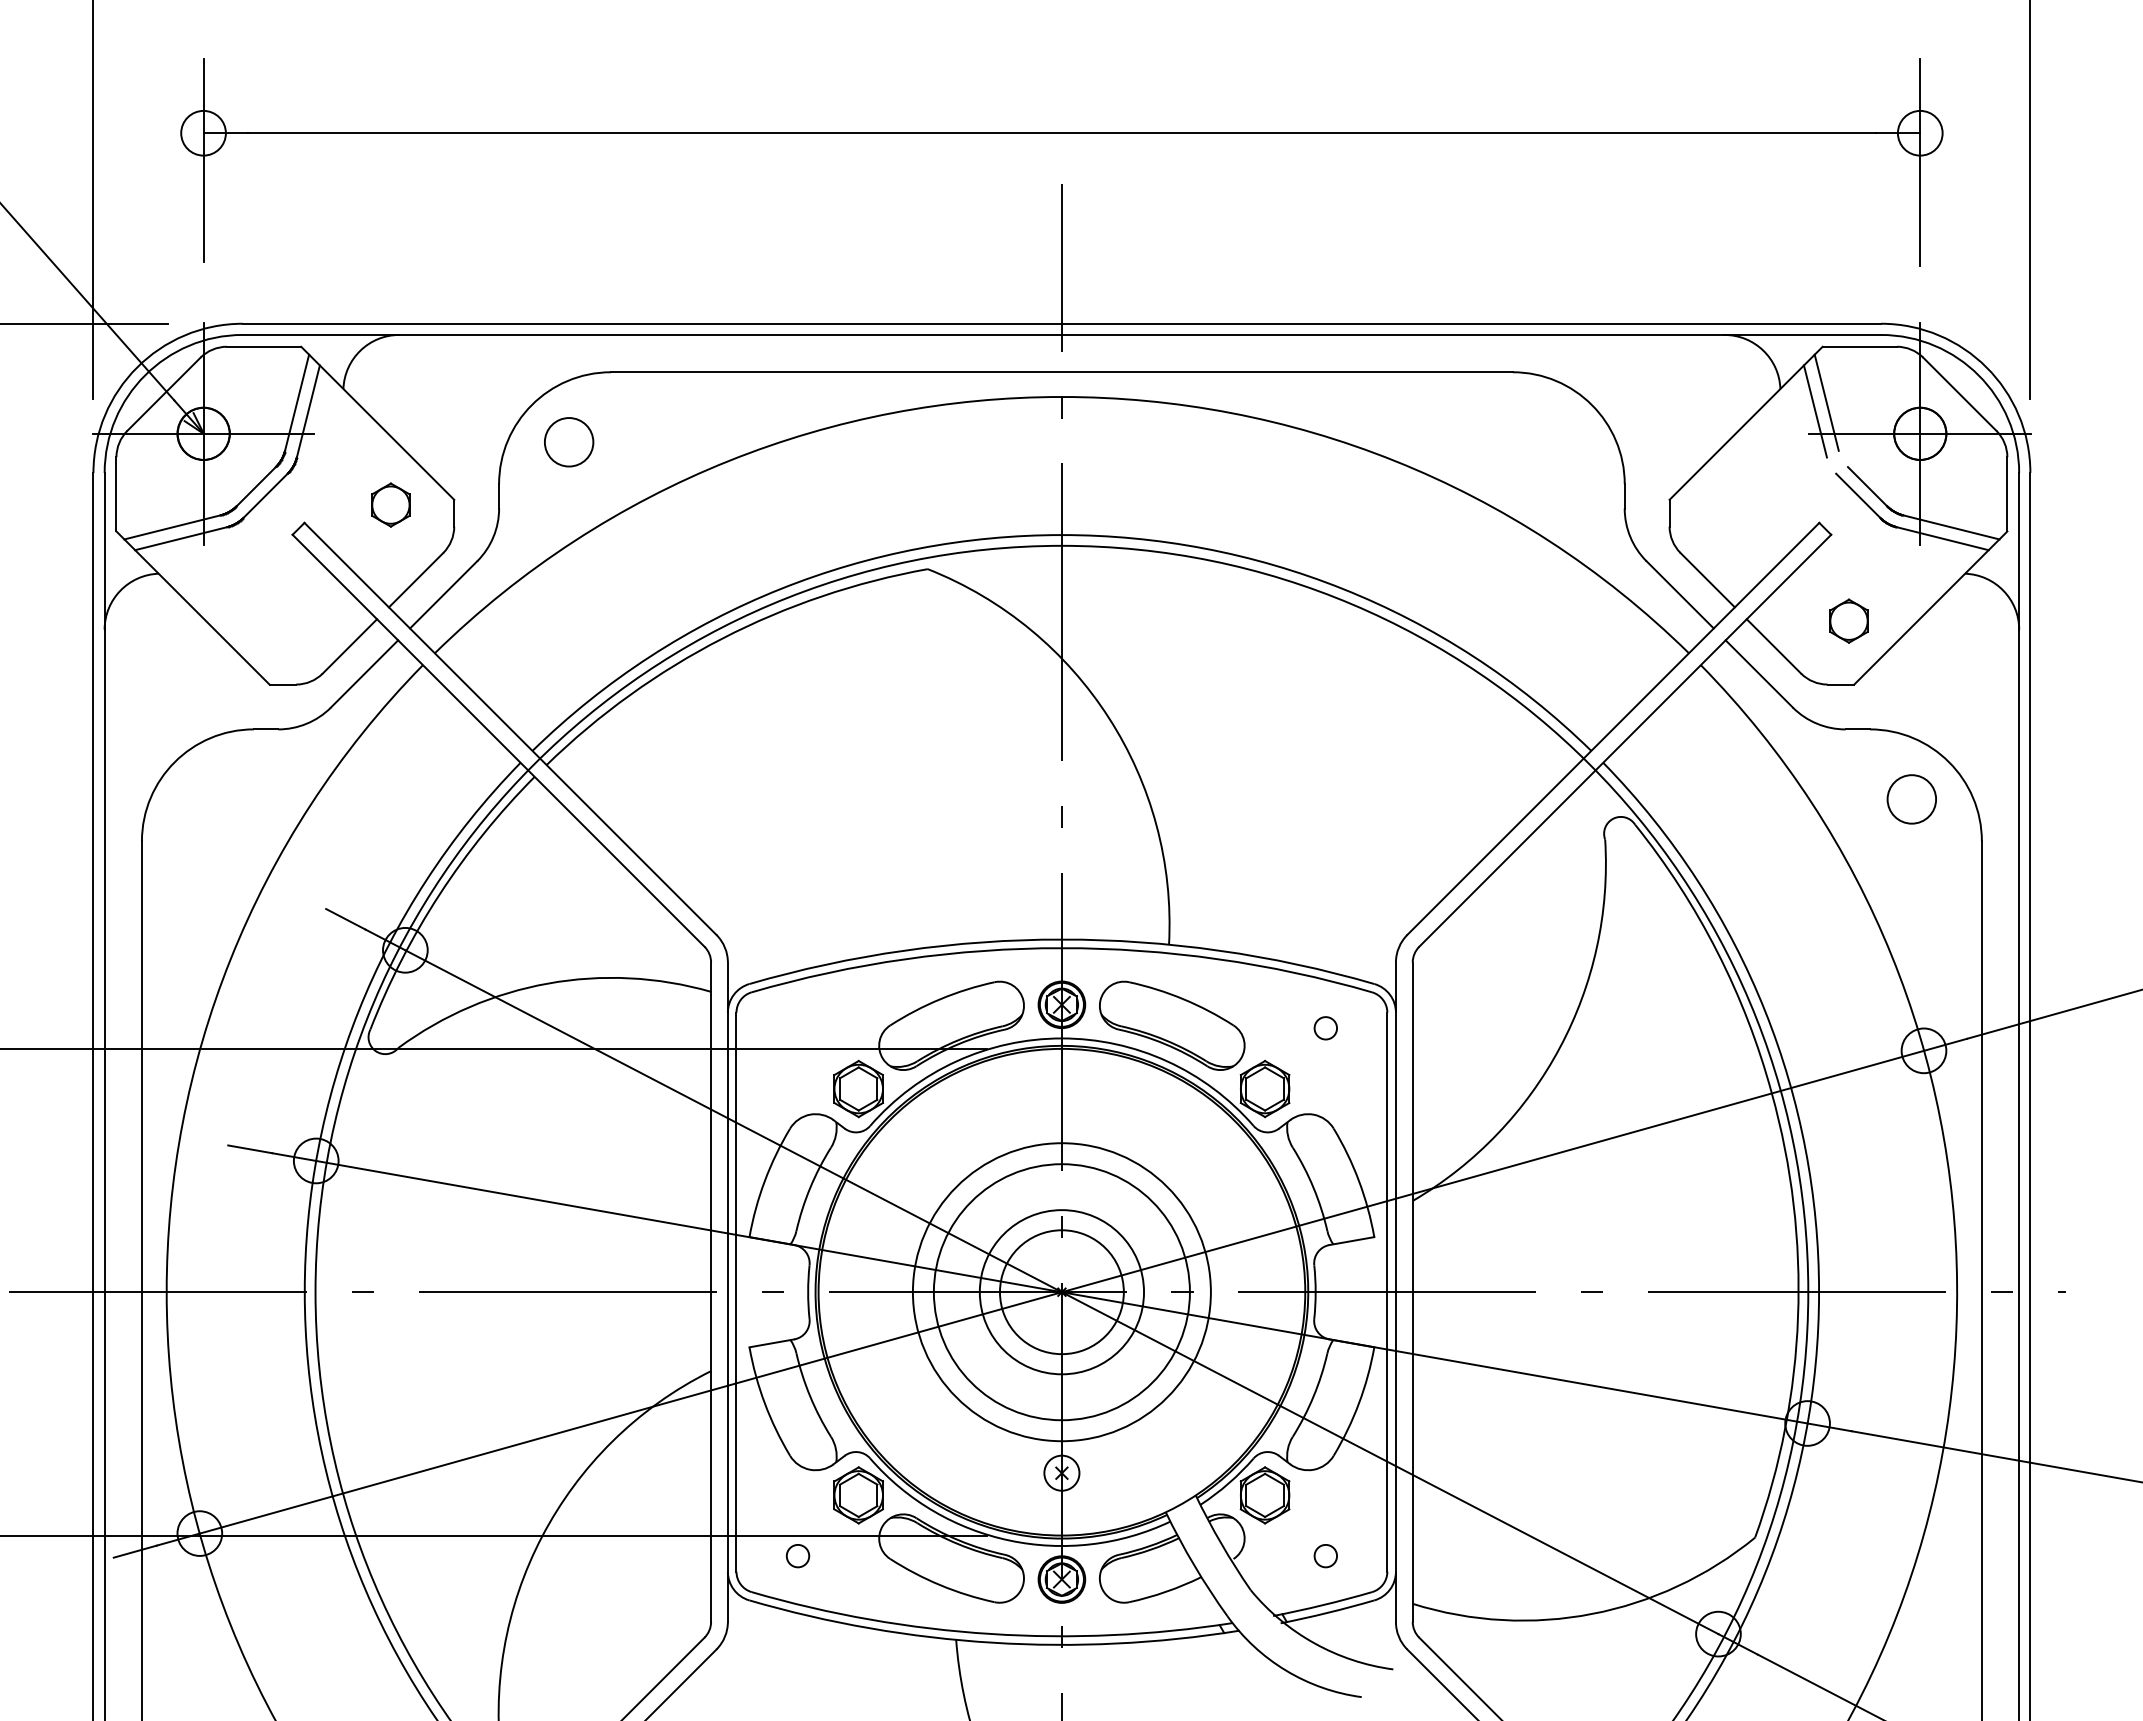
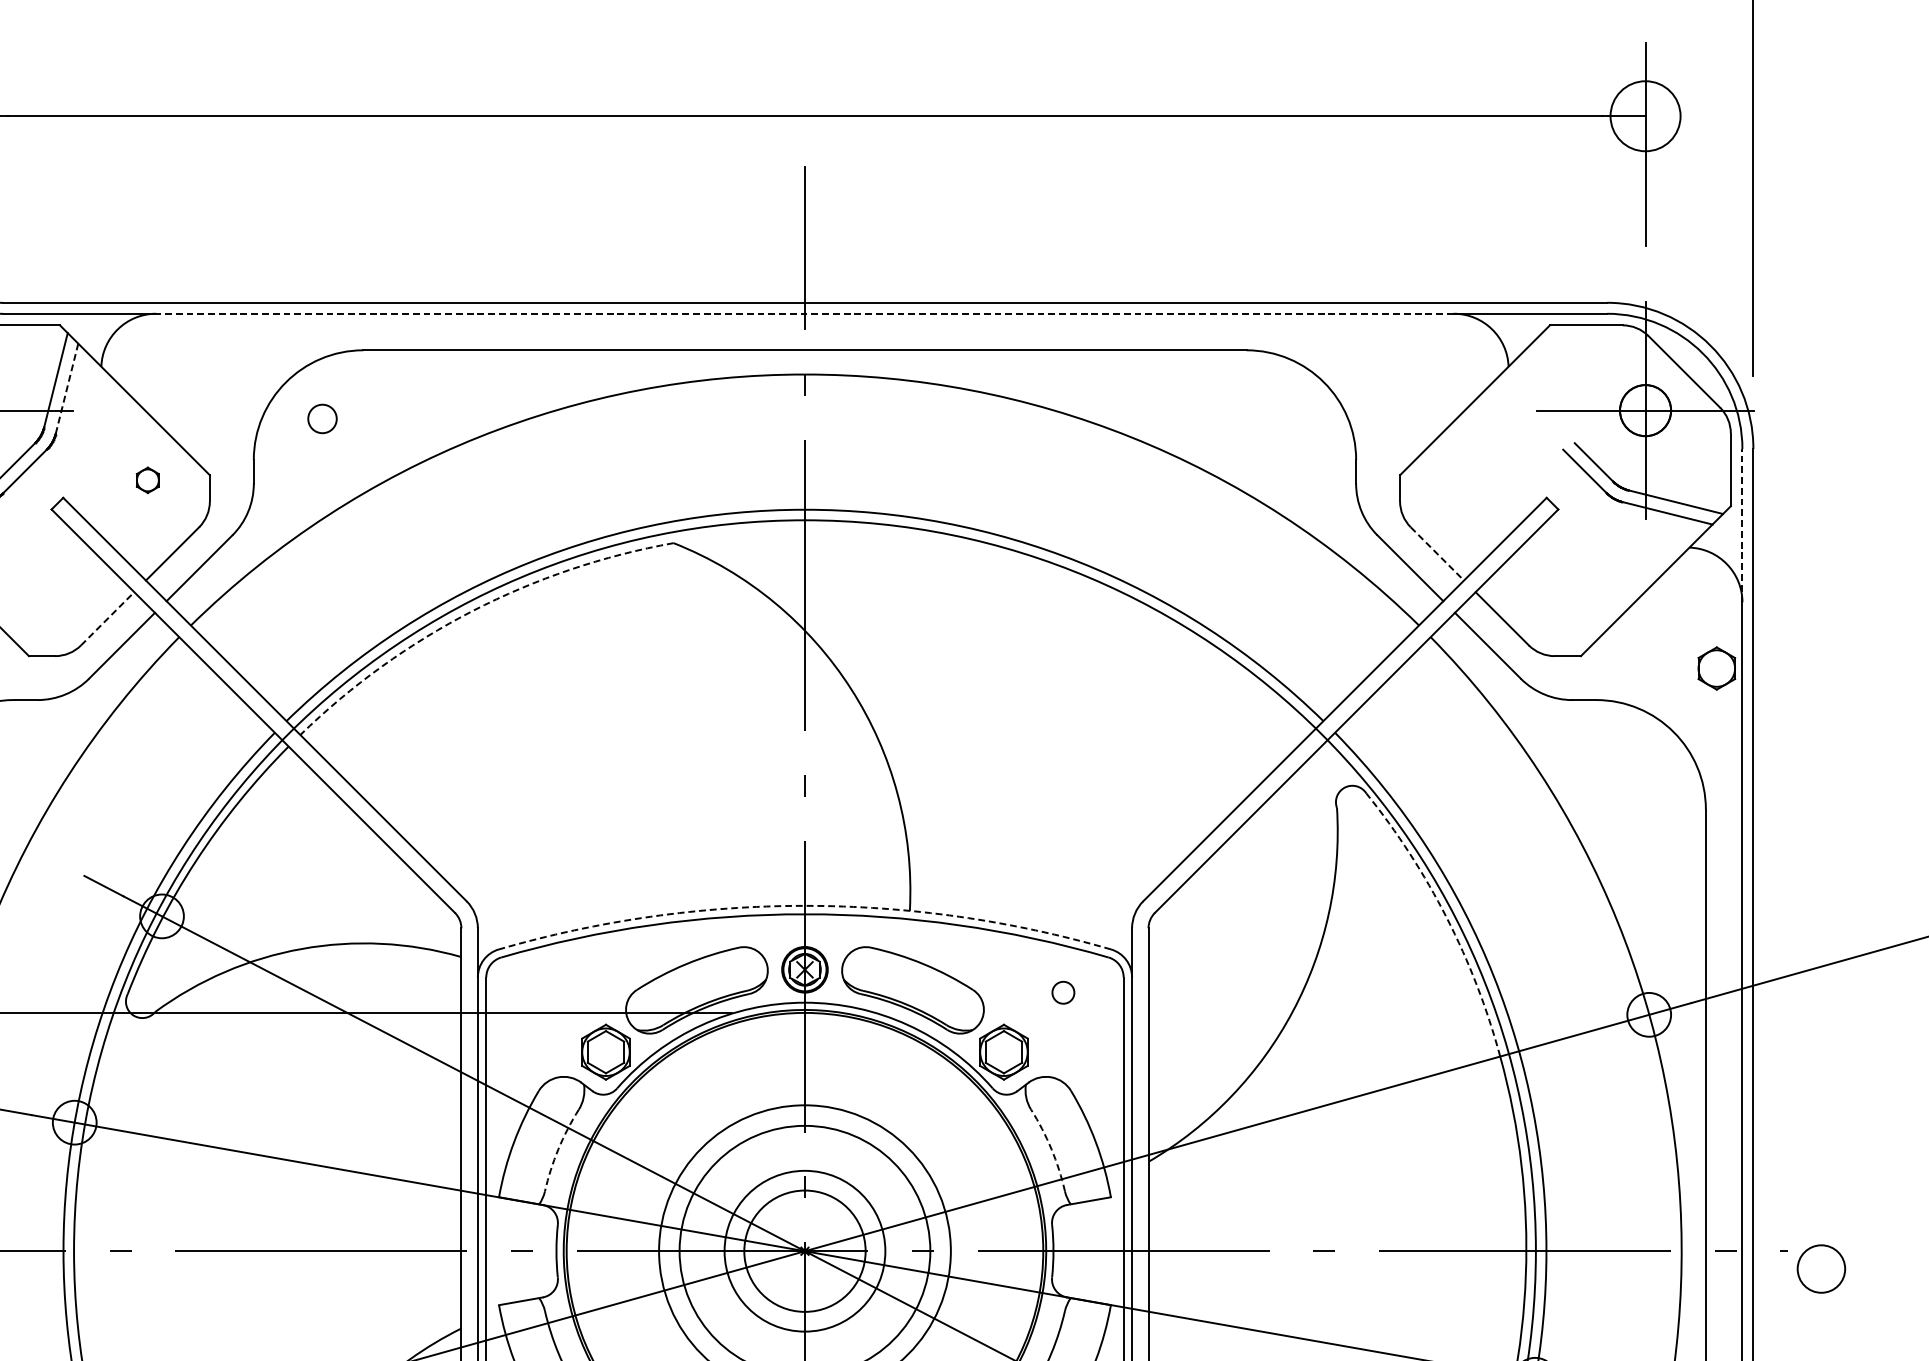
circle: (1919, 132) -> (1644, 115), size x1.6
line: (1061, 334) -> (804, 313), solid -> dashed
line: (1826, 402) -> (1553, 379), removed
line: (308, 411) -> (67, 388), solid -> dashed
line: (1814, 411) -> (1541, 388), removed
circle: (569, 442) -> (322, 419), size x0.6
part: (390, 504) -> (147, 479), size x0.6
line: (2019, 550) -> (1742, 524), solid -> dashed
line: (1708, 580) -> (1438, 554), solid -> dashed
part: (1848, 620) -> (1716, 667), moved
arc: (722, 638) -> (472, 611), solid -> dashed
line: (350, 646) -> (108, 618), solid -> dashed
circle: (1911, 799) -> (1821, 1269), moved
arc: (1061, 939) -> (804, 905), solid -> dashed
arc: (1717, 951) -> (1446, 917), solid -> dashed
arc: (810, 1187) -> (558, 1148), solid -> dashed
arc: (1313, 1187) -> (1051, 1148), solid -> dashed

